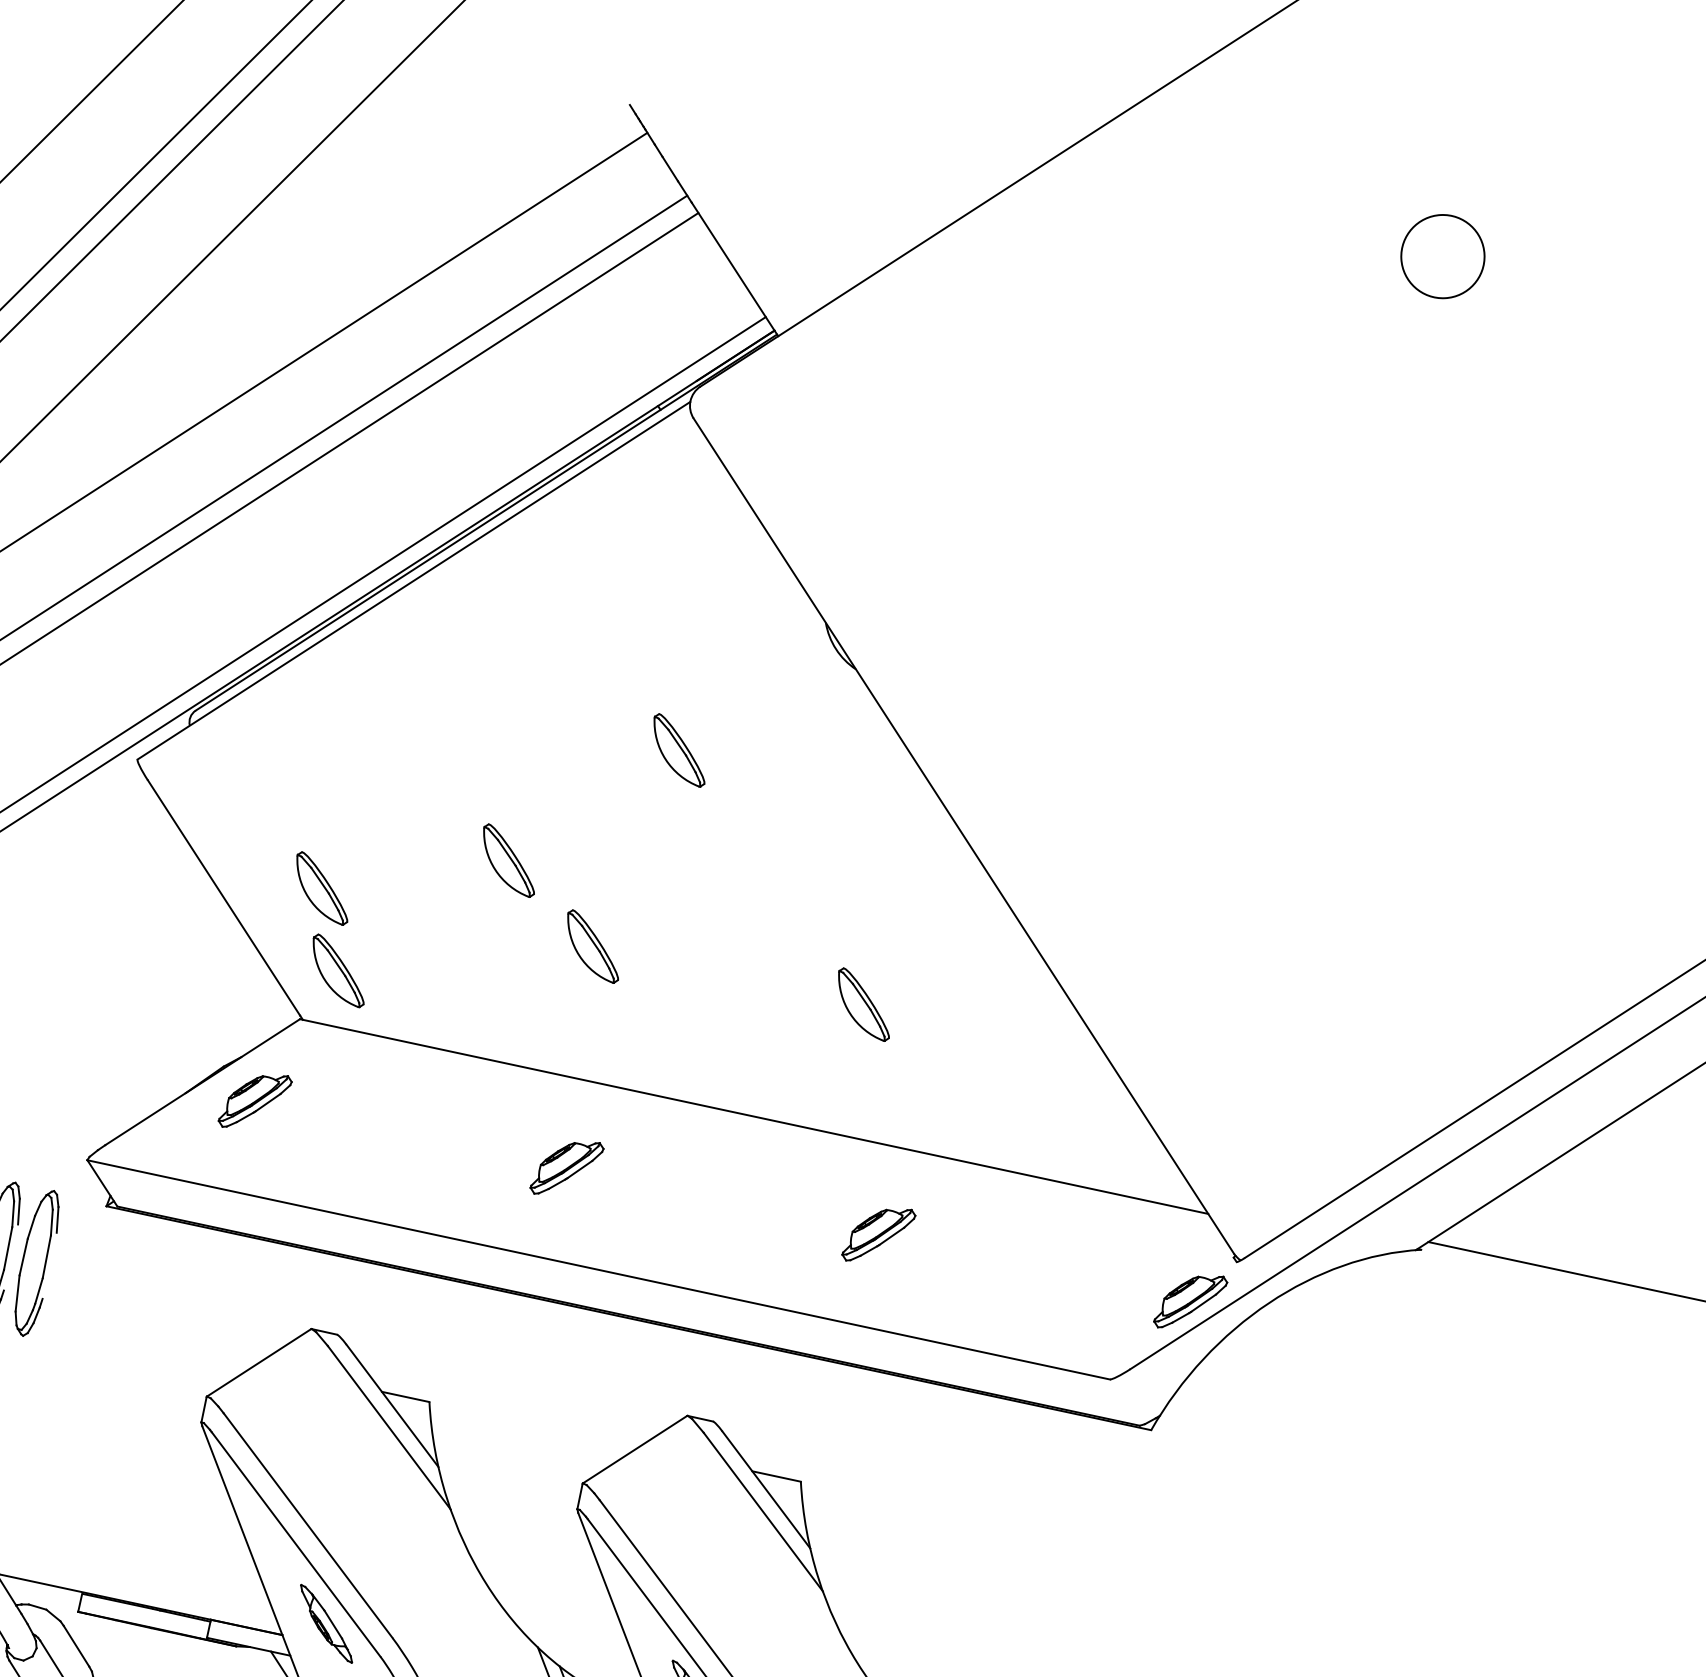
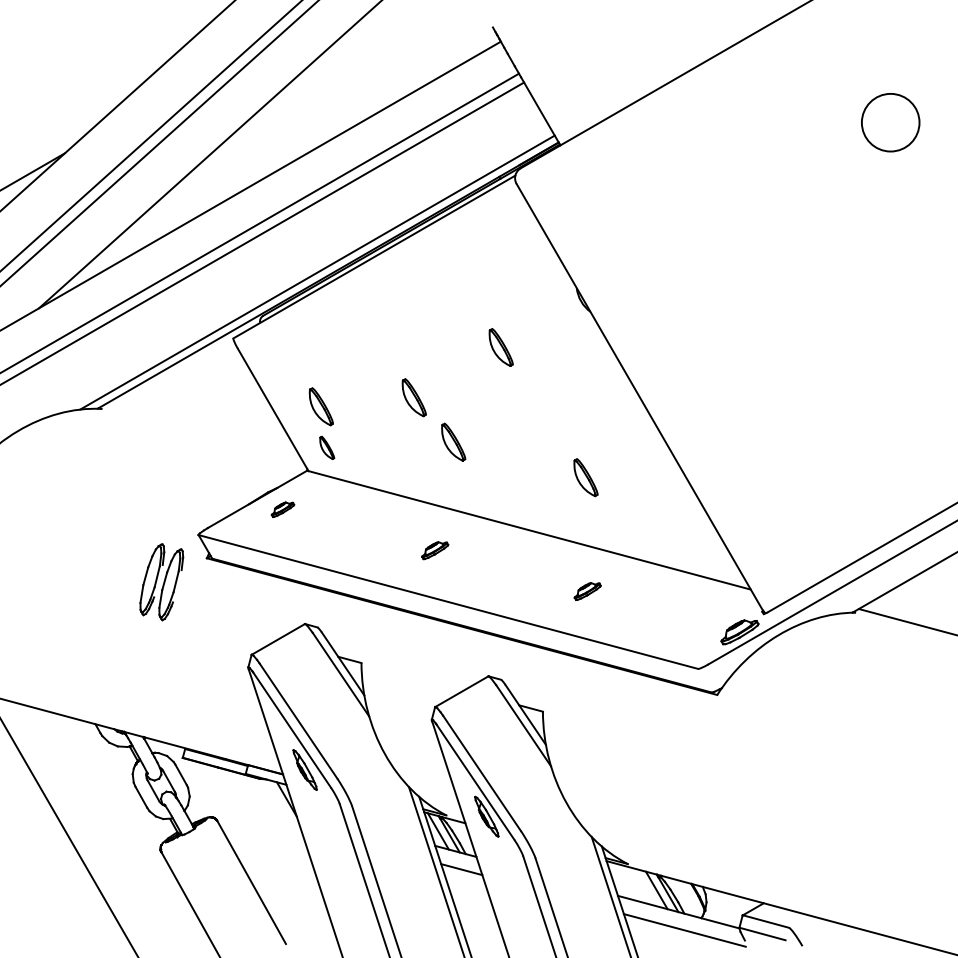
circle: (1442, 256) -> (890, 122), size x1.4
part: (336, 970) -> (326, 447), size x0.6
part: (254, 1100) -> (282, 509), size x0.6
part: (565, 1167) -> (434, 550), size x0.7
part: (878, 1234) -> (587, 591), size x0.7

